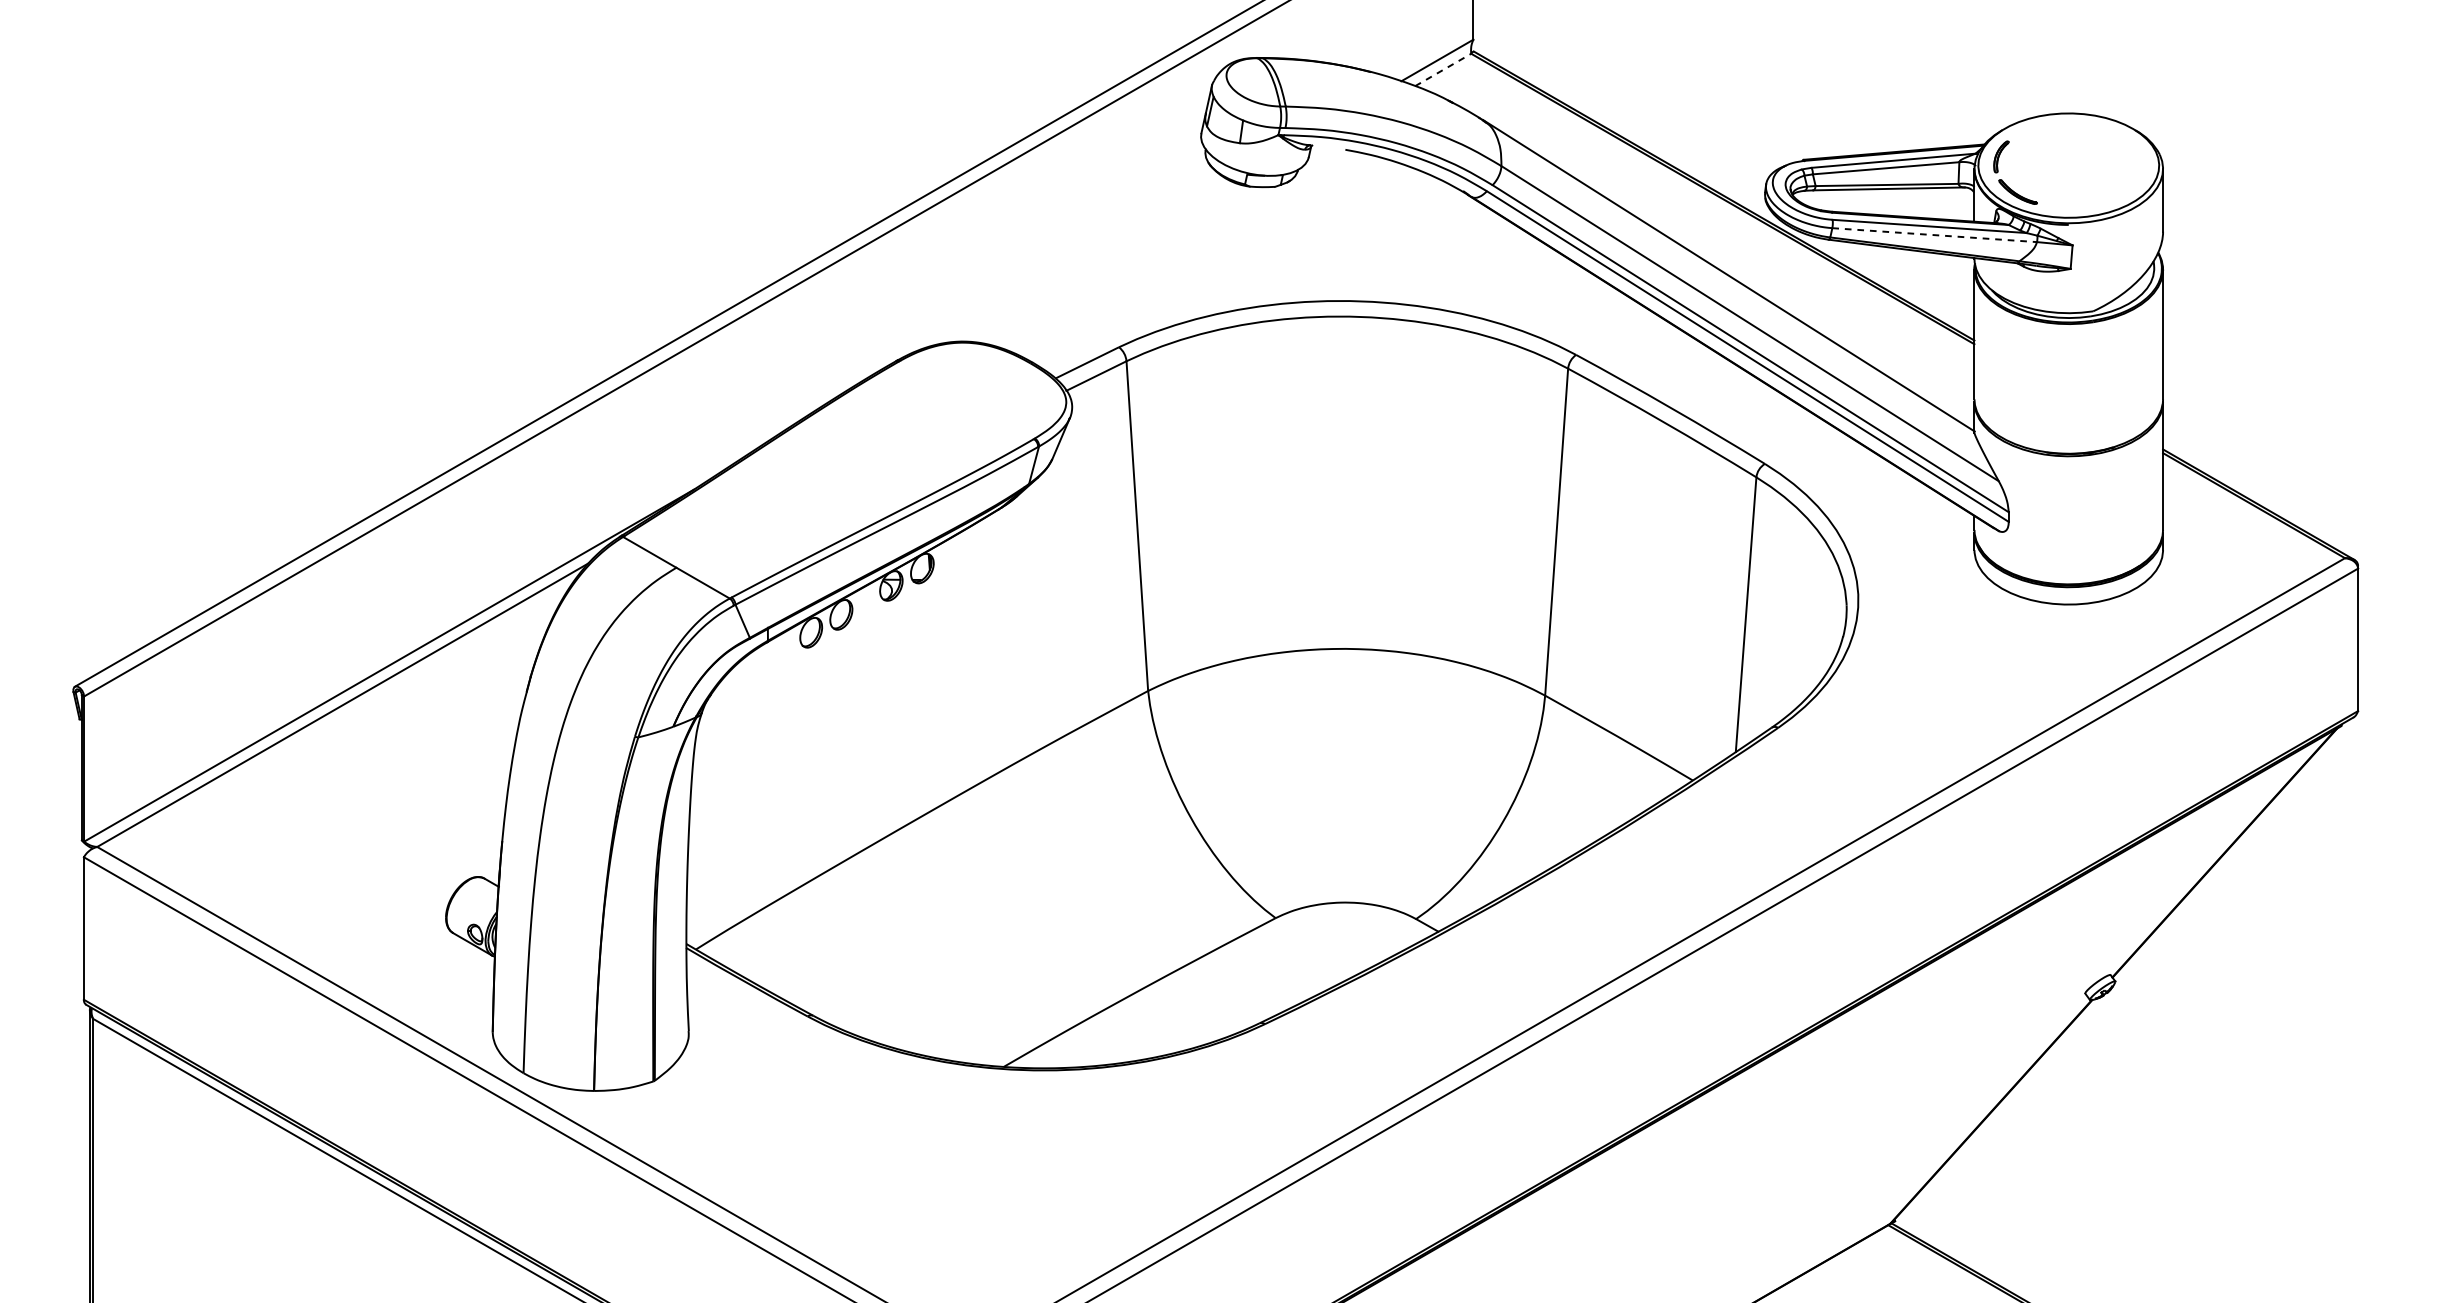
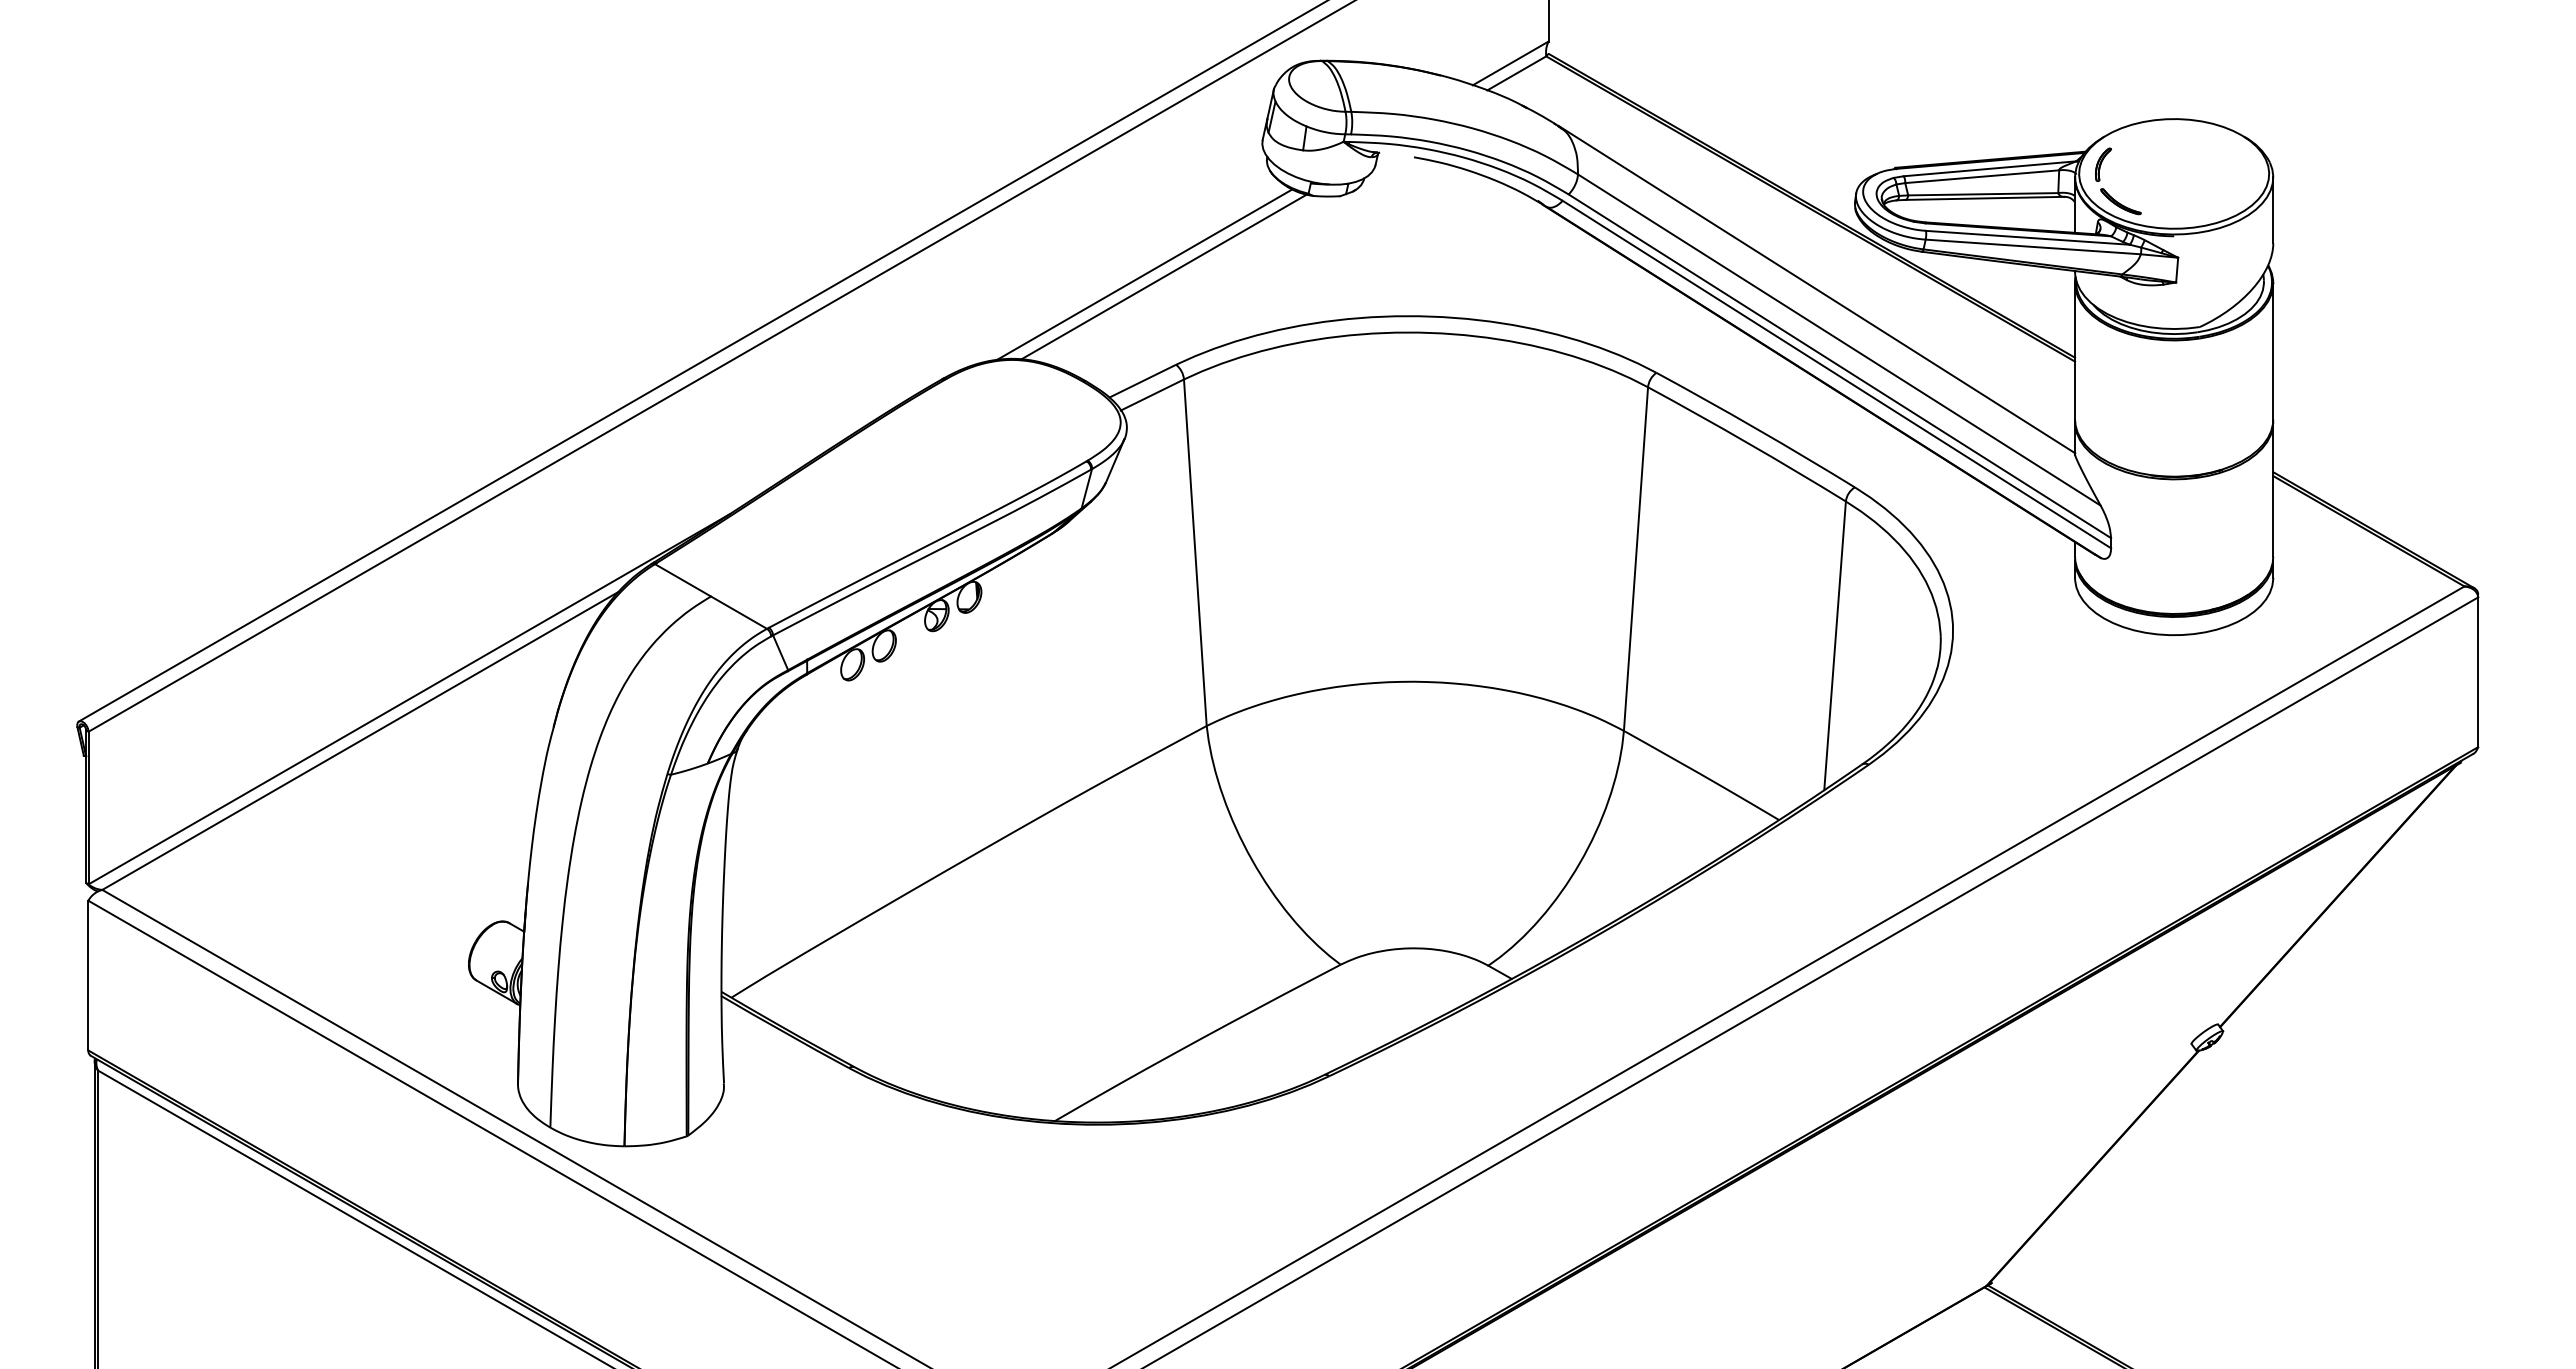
line: (1443, 70) -> (1517, 73), dashed -> solid
line: (1934, 234) -> (2033, 246), dashed -> solid
line: (1088, 261) -> (1144, 274), added
line: (1107, 263) -> (1163, 276), added

